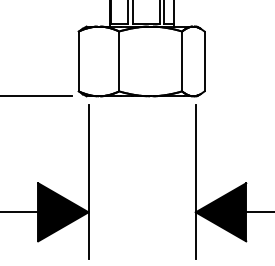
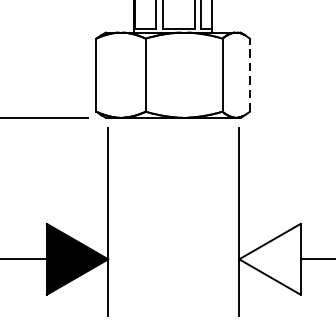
line: (204, 61) -> (249, 75), solid -> dashed
fill: (220, 212) -> (269, 259), removed

